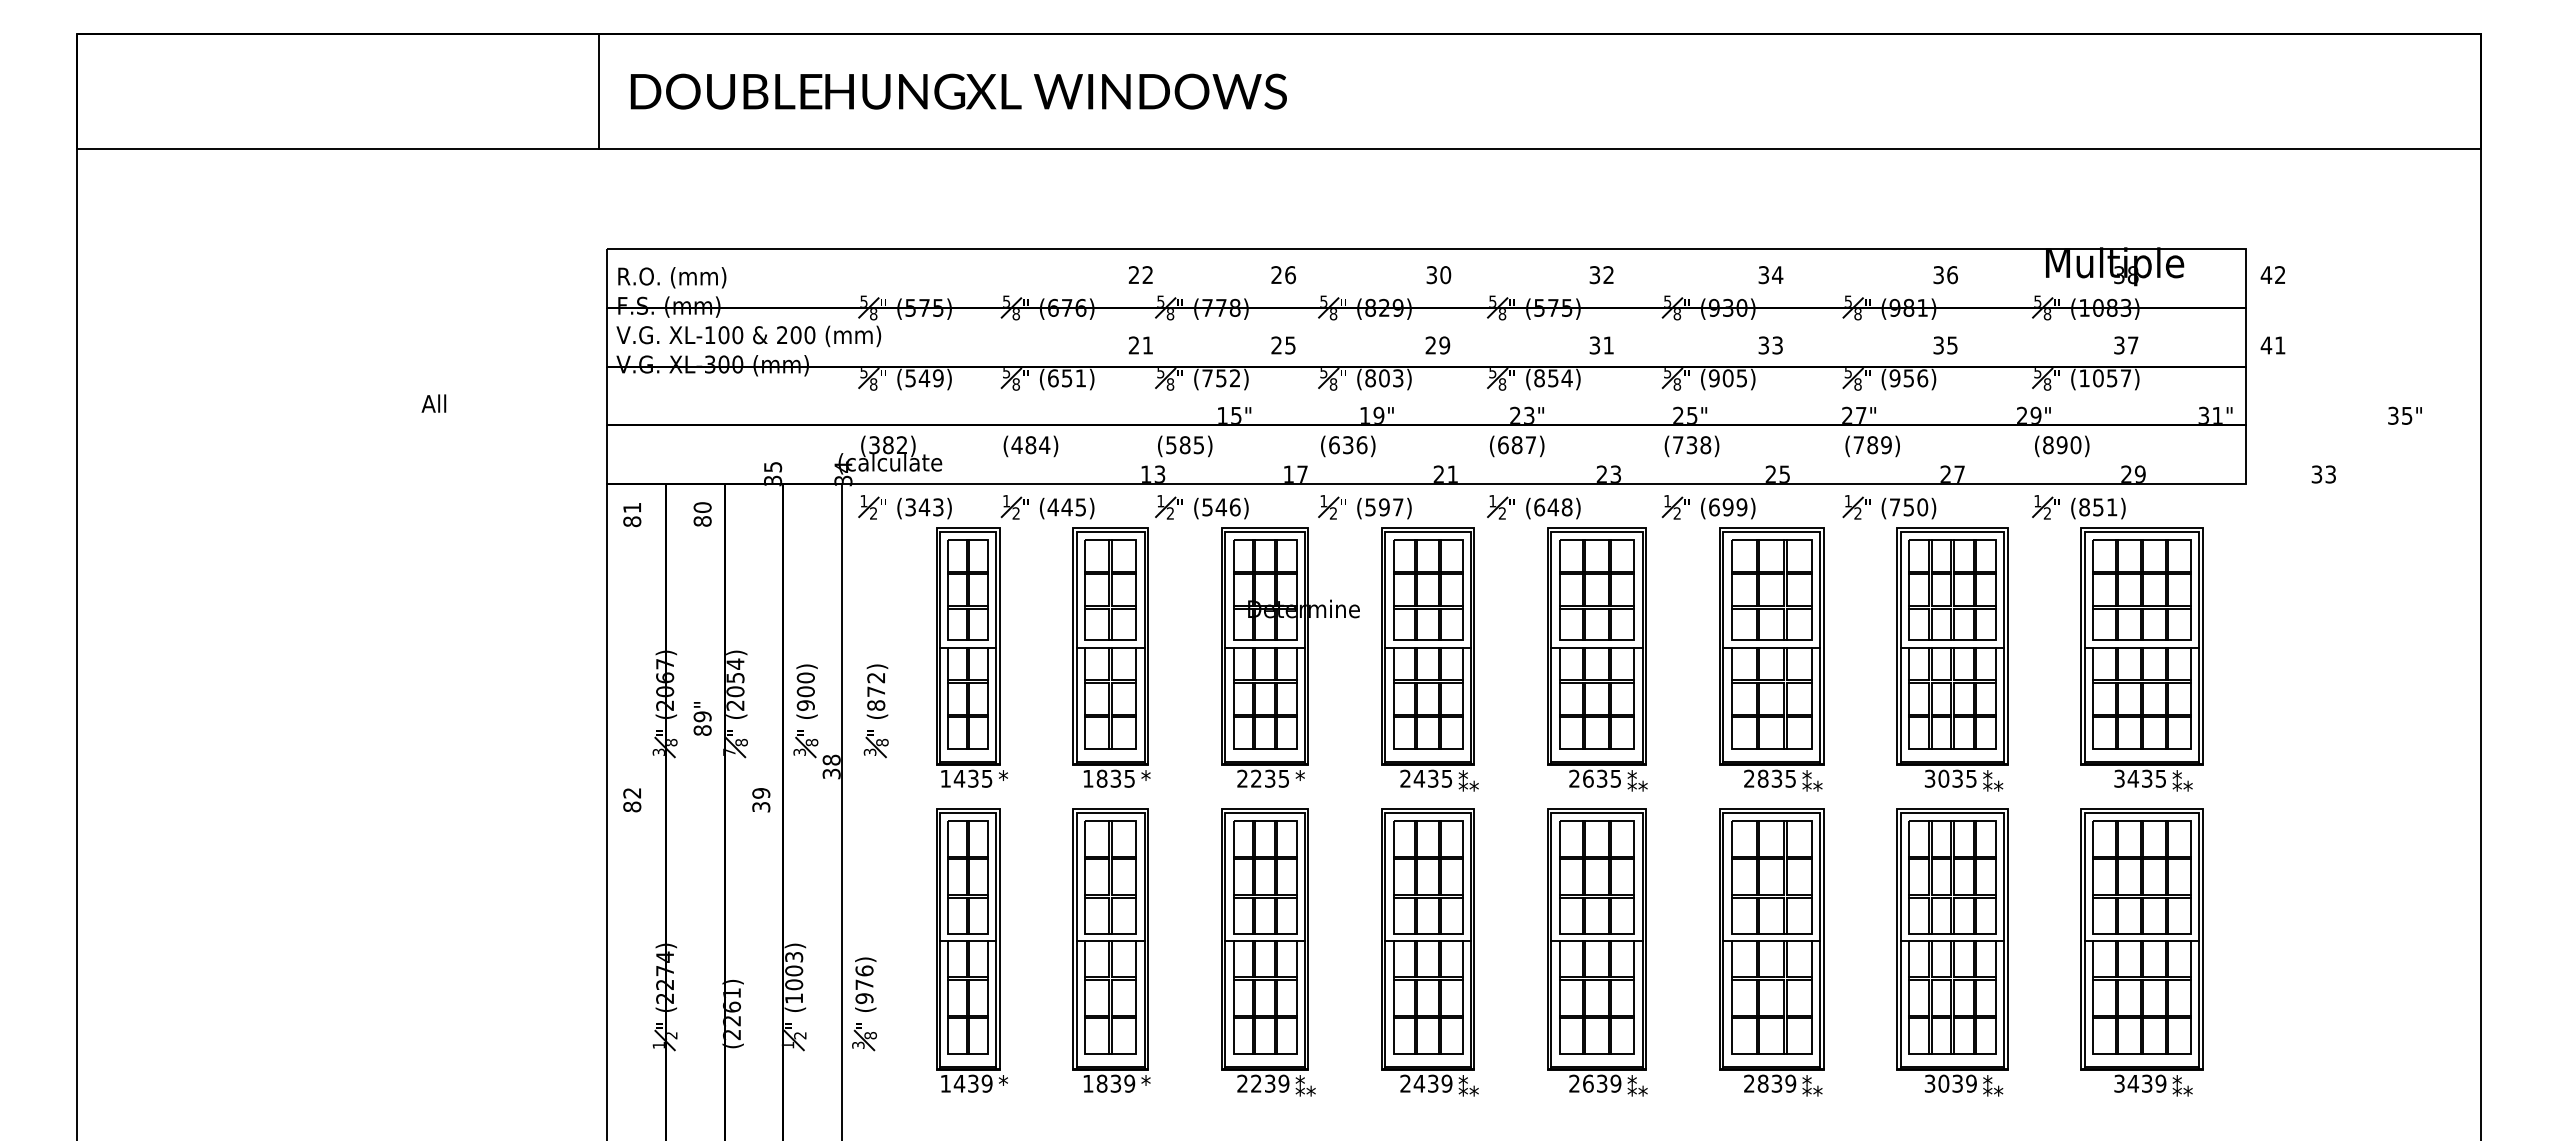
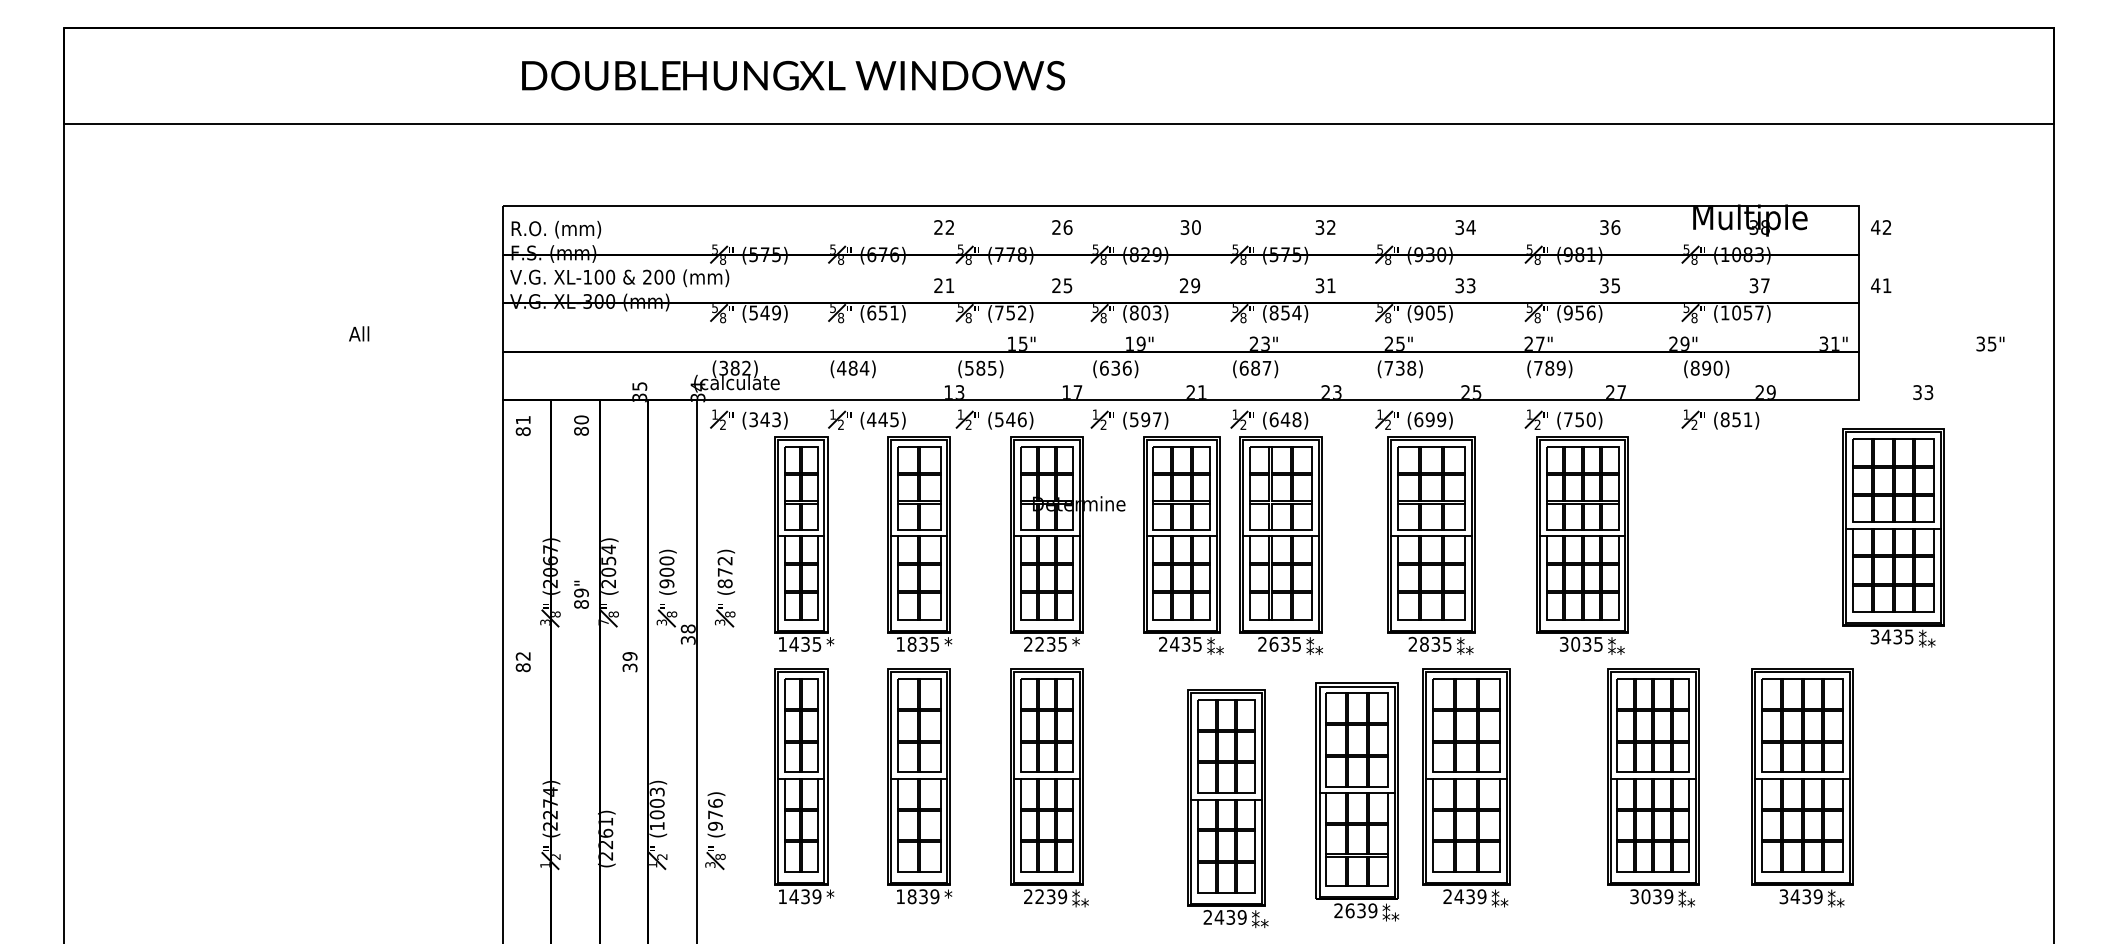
line: (598, 91) -> (495, 75), removed
part: (1597, 659) -> (1281, 545), moved
part: (1771, 659) -> (1431, 545), moved
part: (1952, 659) -> (1582, 545), moved
part: (2141, 659) -> (1893, 538), moved
part: (1429, 952) -> (1227, 808), moved
part: (1597, 952) -> (1357, 802), moved
part: (1952, 952) -> (1653, 788), moved
part: (2141, 952) -> (1802, 788), moved
text: (1762, 1083) -> (1458, 896), 2839 -> 2439

